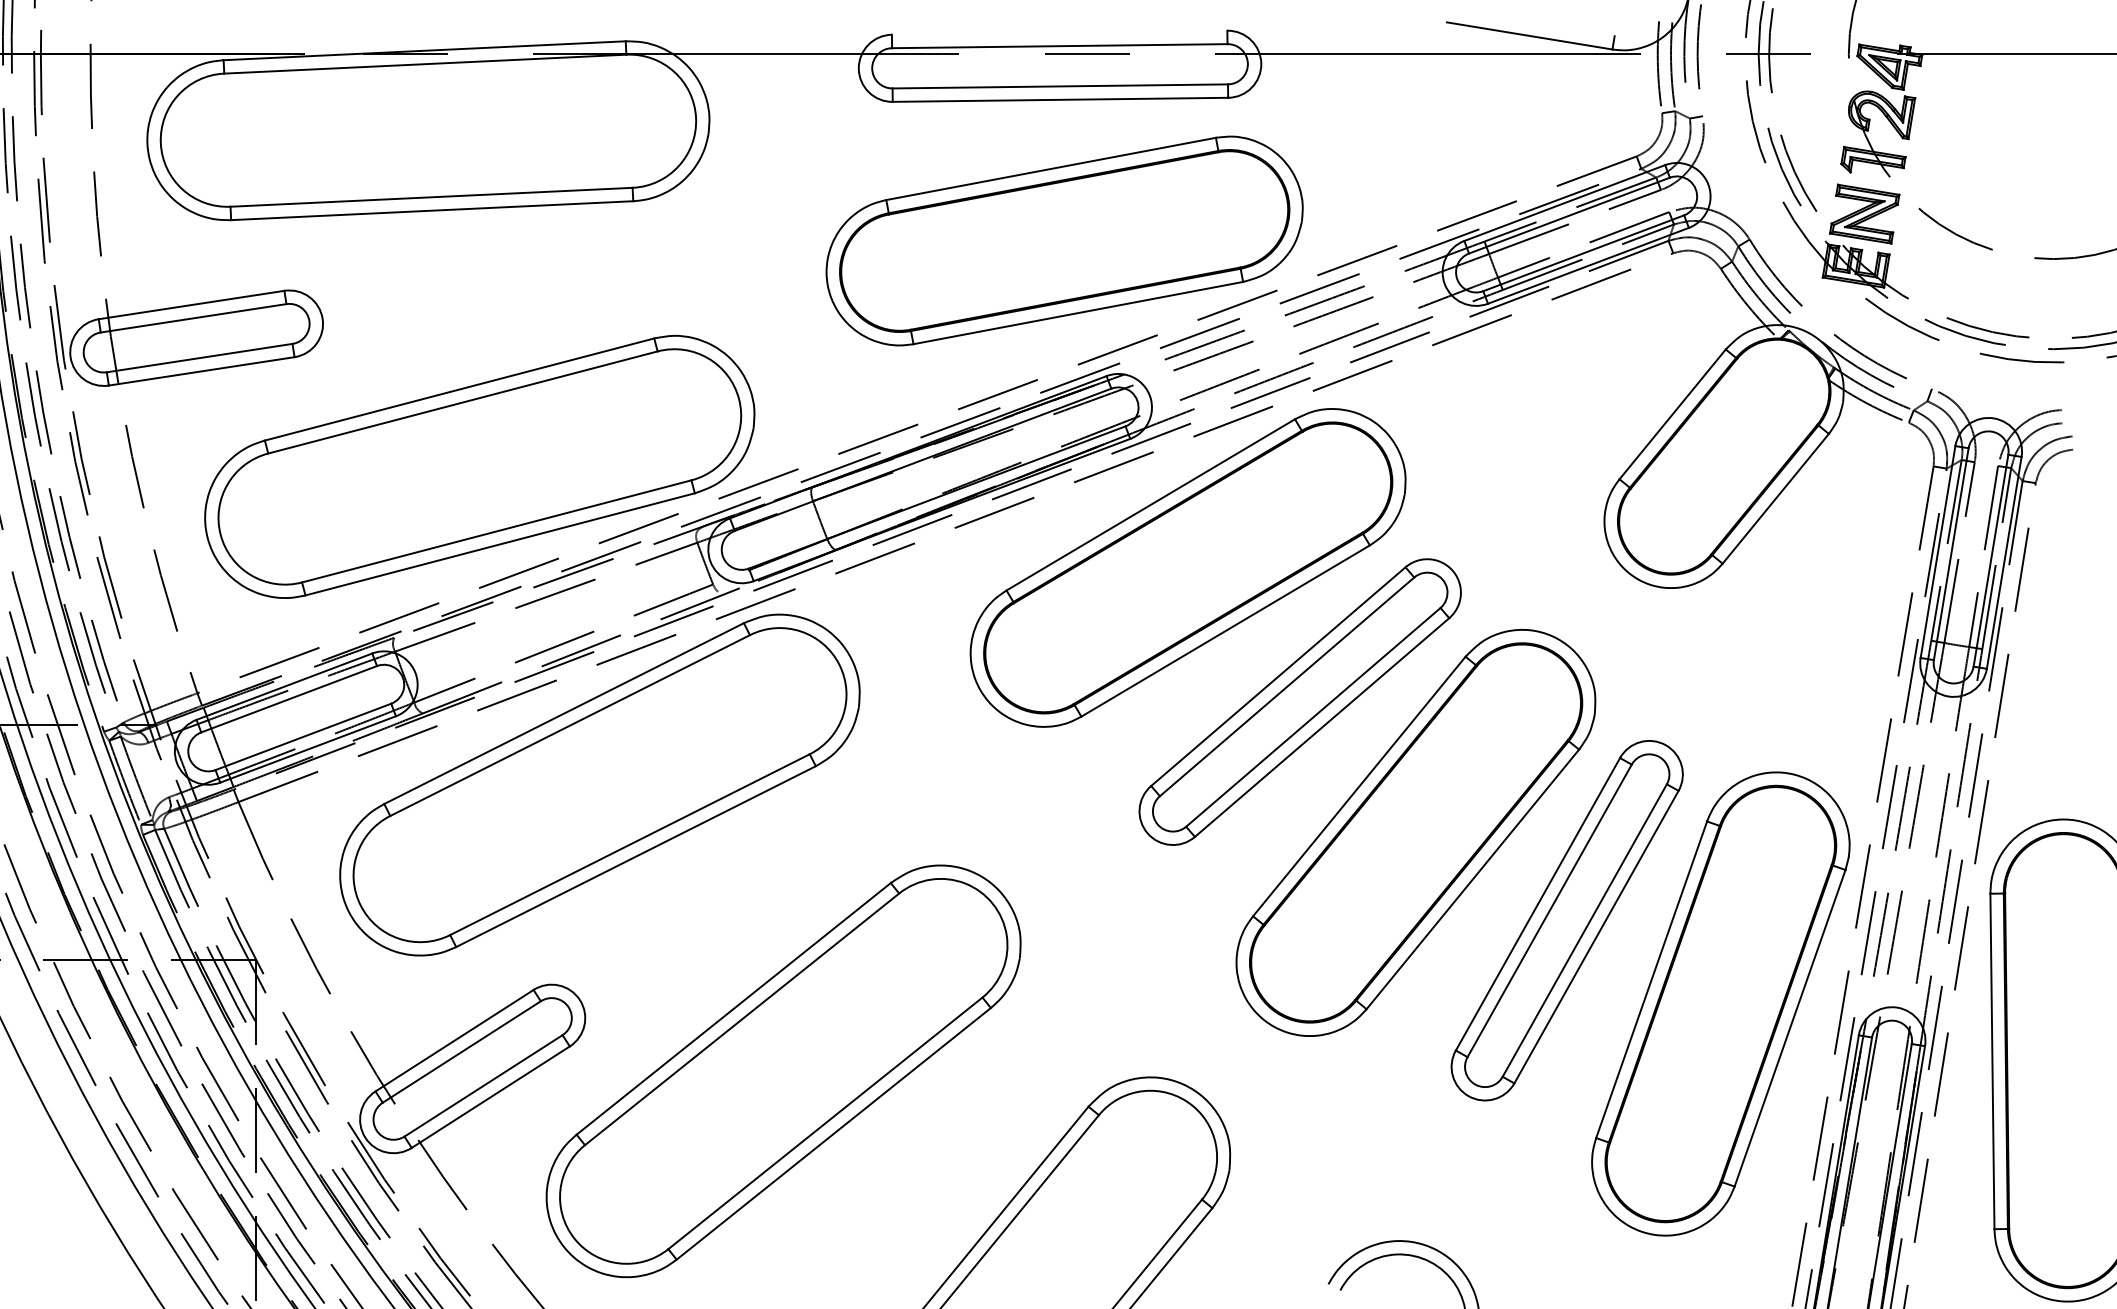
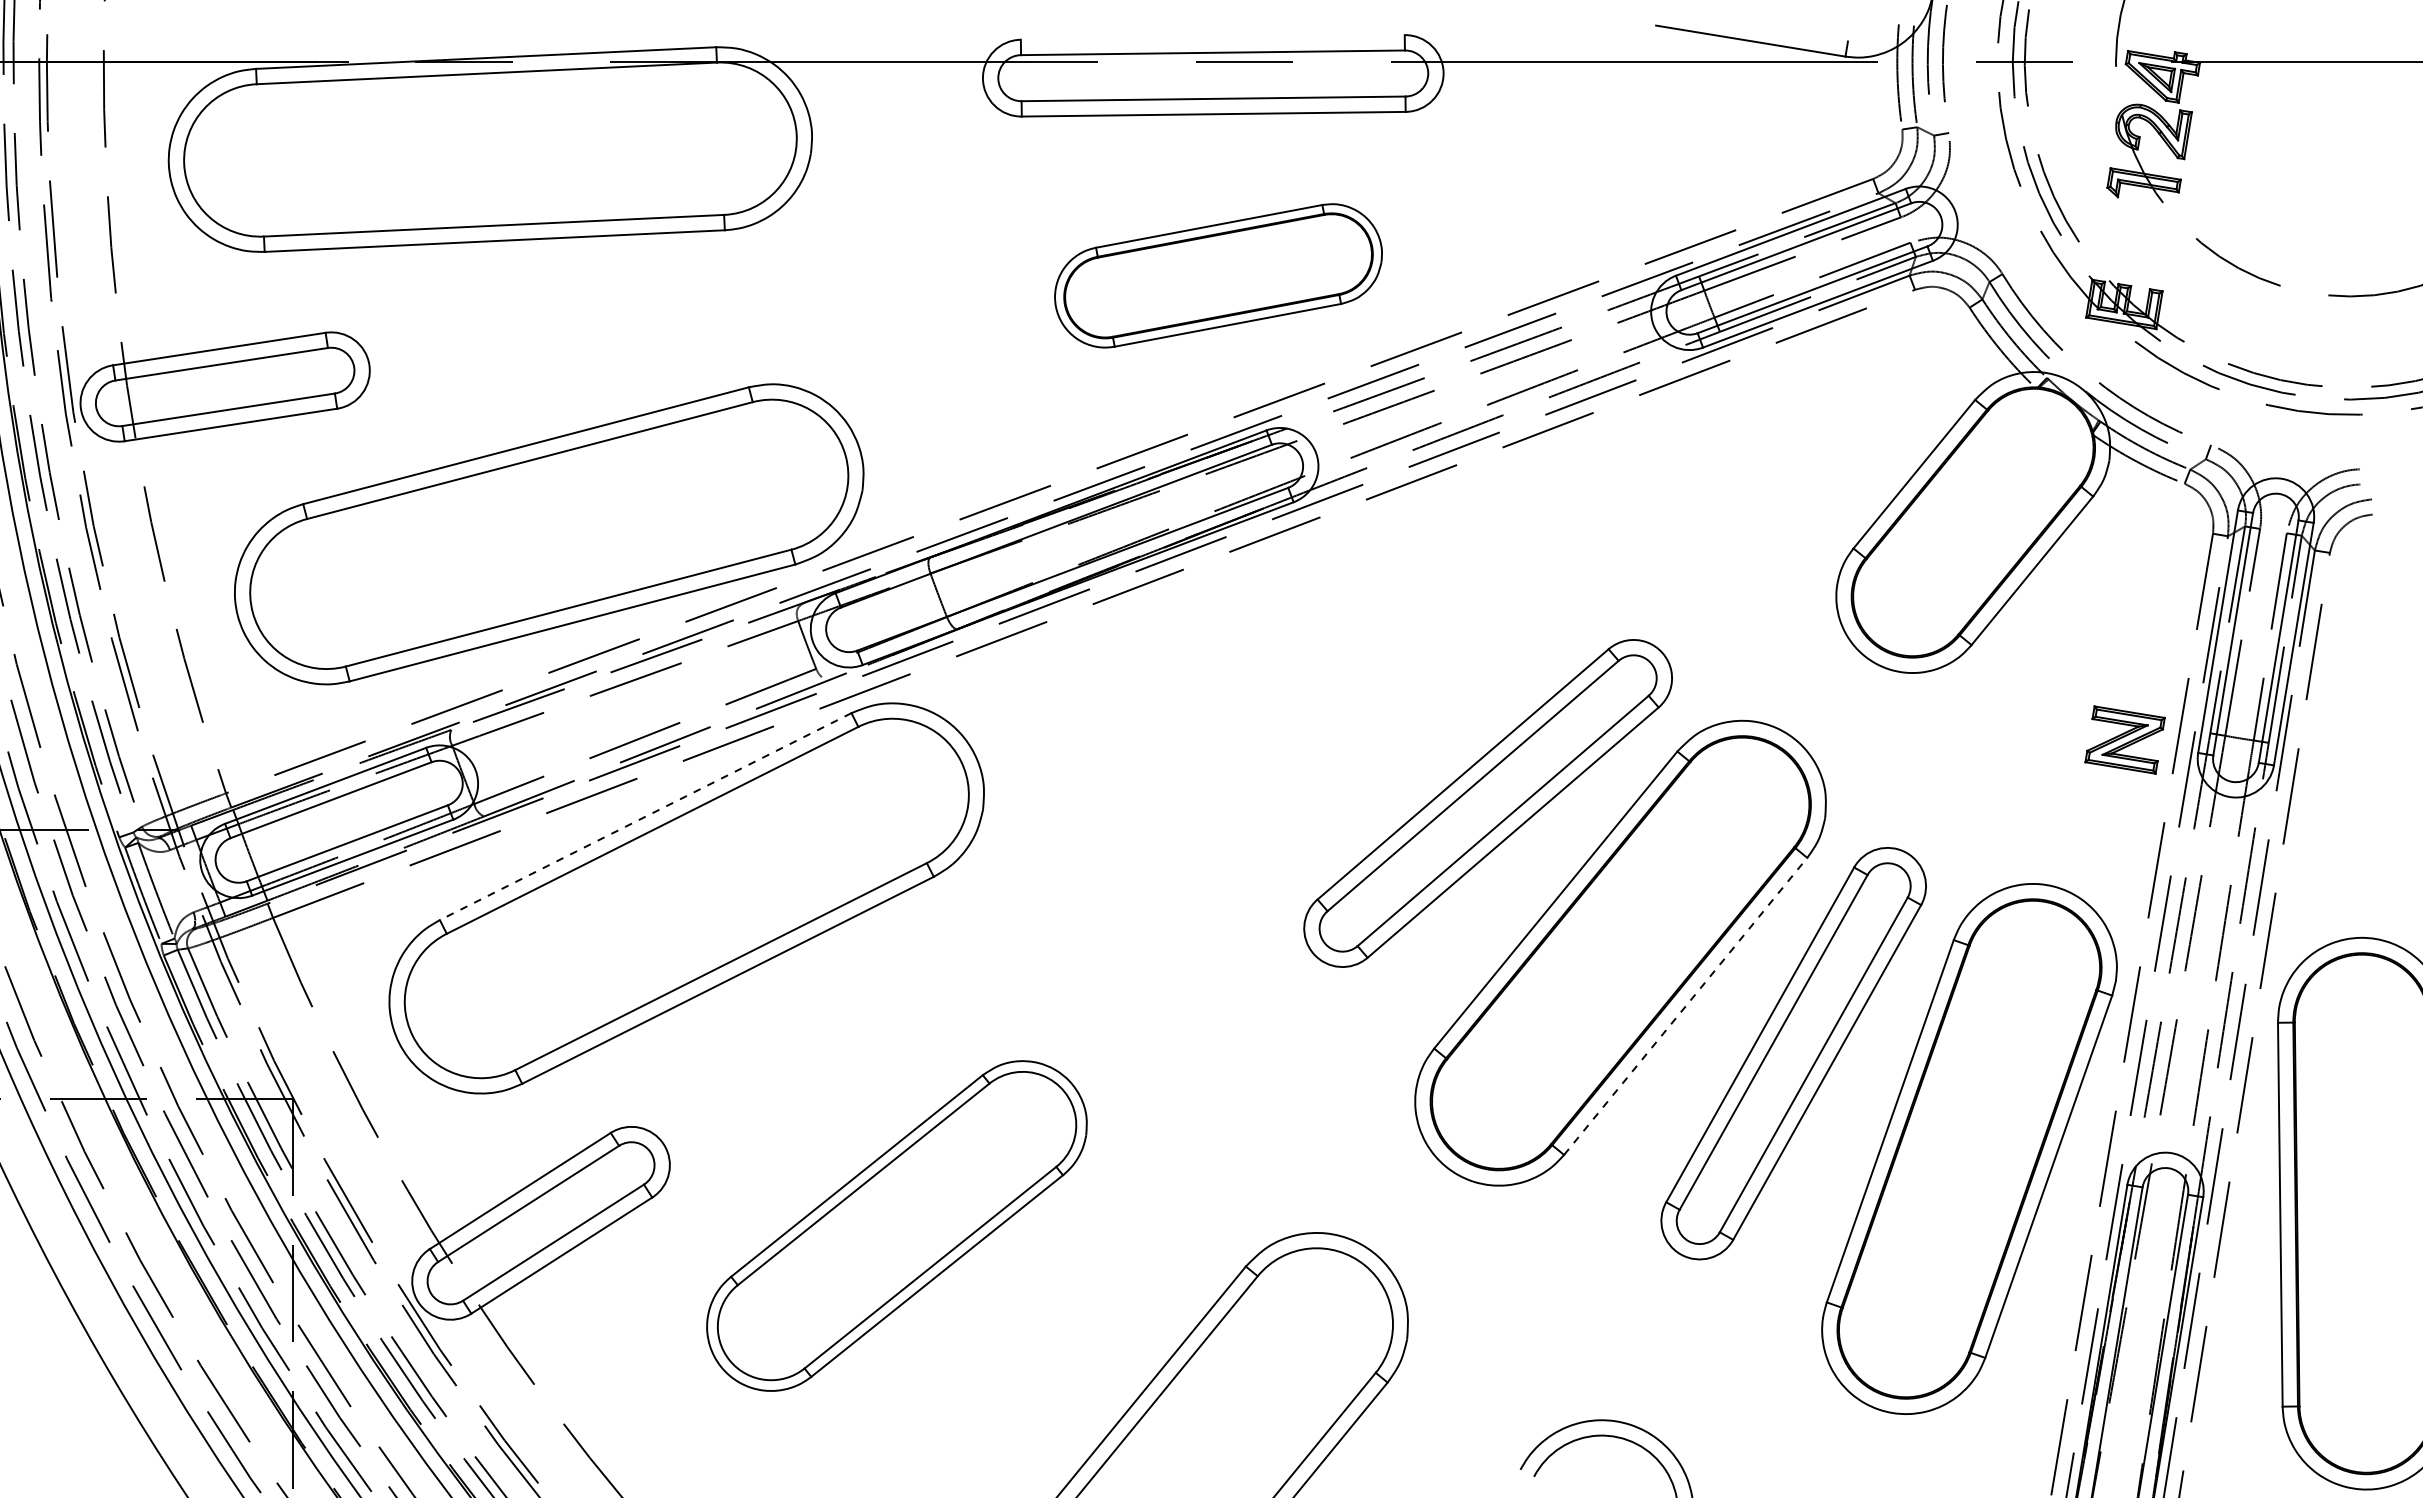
part: (1864, 213) -> (2124, 739), moved
part: (1064, 240) -> (1218, 275), size x0.6
part: (1187, 567) -> (1359, 649), removed
line: (563, 713) -> (645, 816), solid -> dashed
line: (1472, 879) -> (1685, 1006), solid -> dashed
part: (783, 1070) -> (896, 1225), size x0.7

